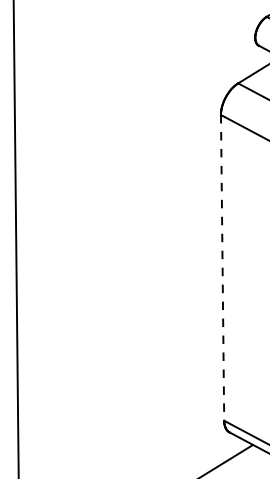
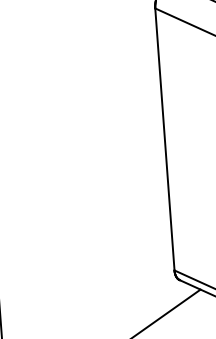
line: (222, 267) -> (164, 139), dashed -> solid

